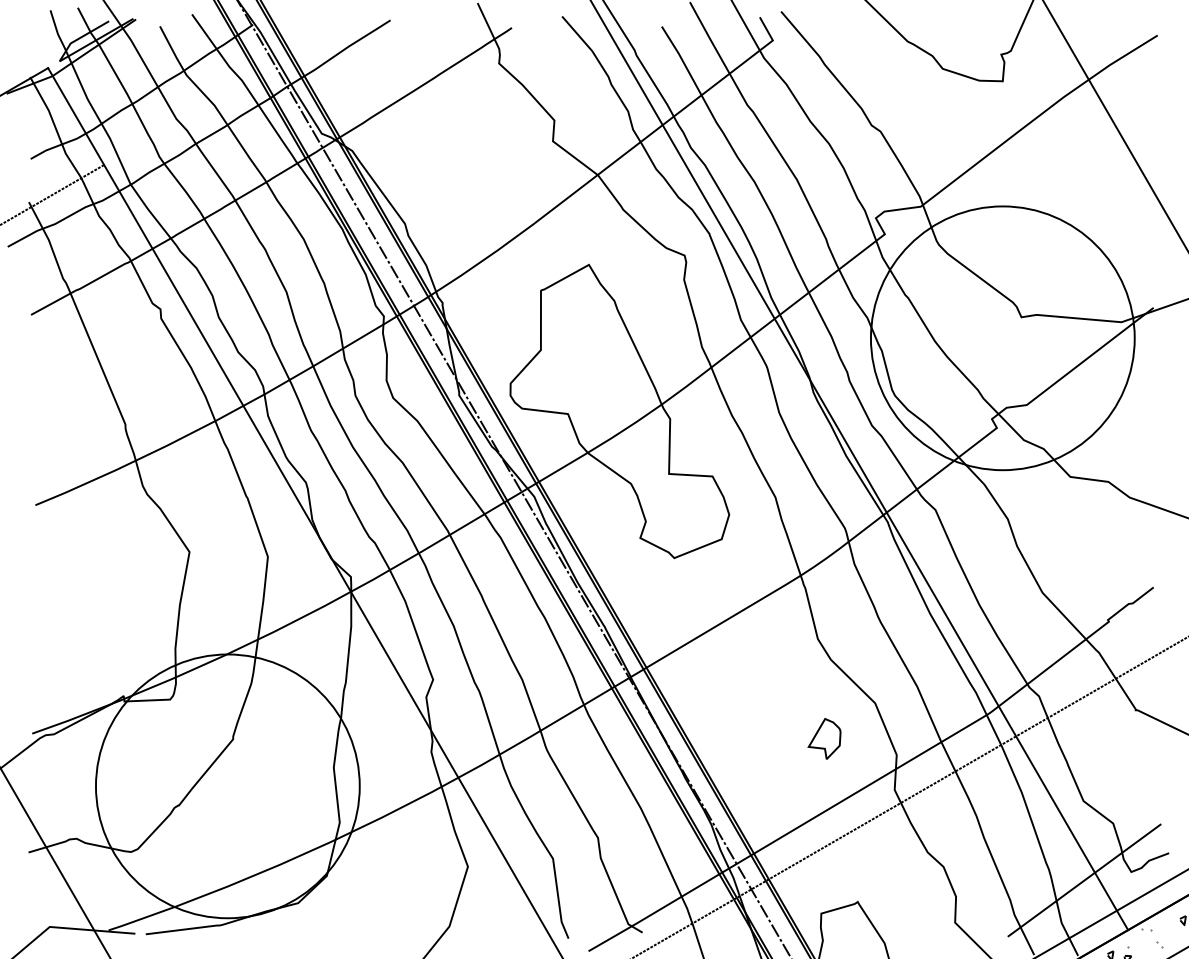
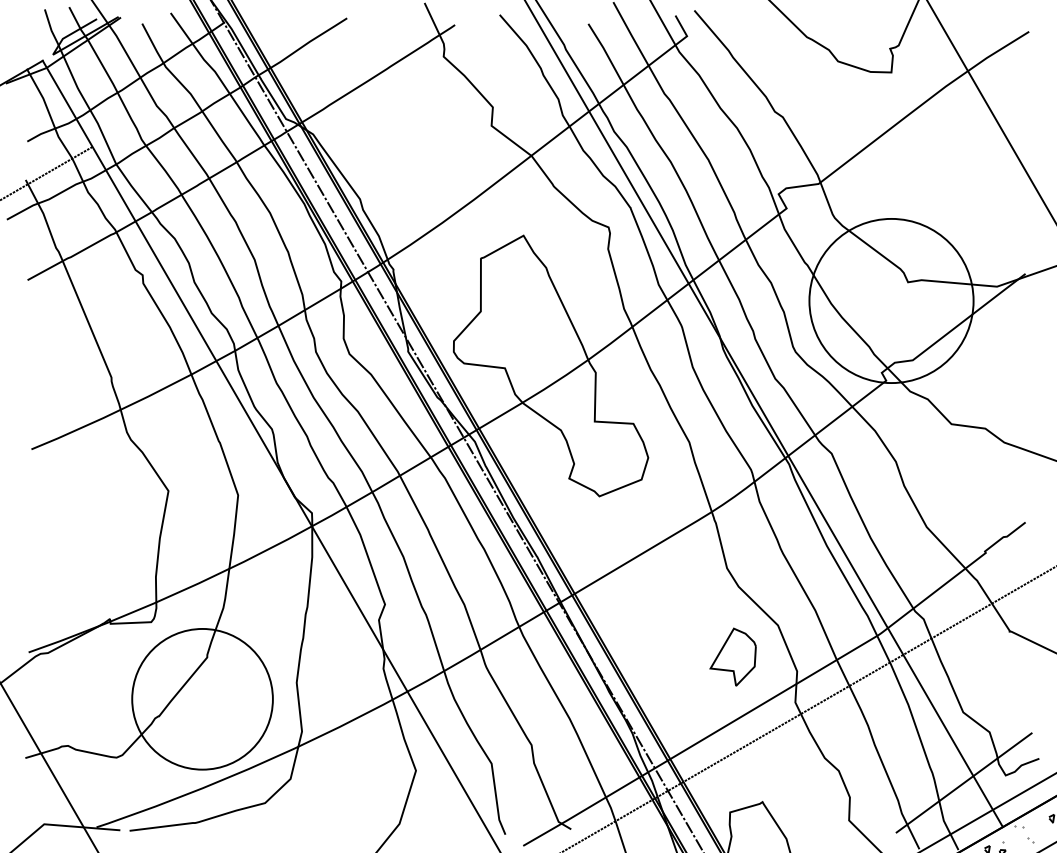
circle: (1002, 338) -> (891, 301), size x0.7
part: (824, 738) -> (732, 656), size x1.6
circle: (227, 786) -> (202, 699), size x0.6

